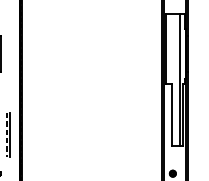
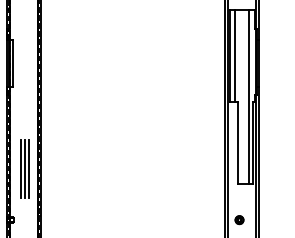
line: (169, 48) -> (234, 55), added
line: (6, 135) -> (20, 169), dashed -> solid
line: (13, 135) -> (29, 169), added

